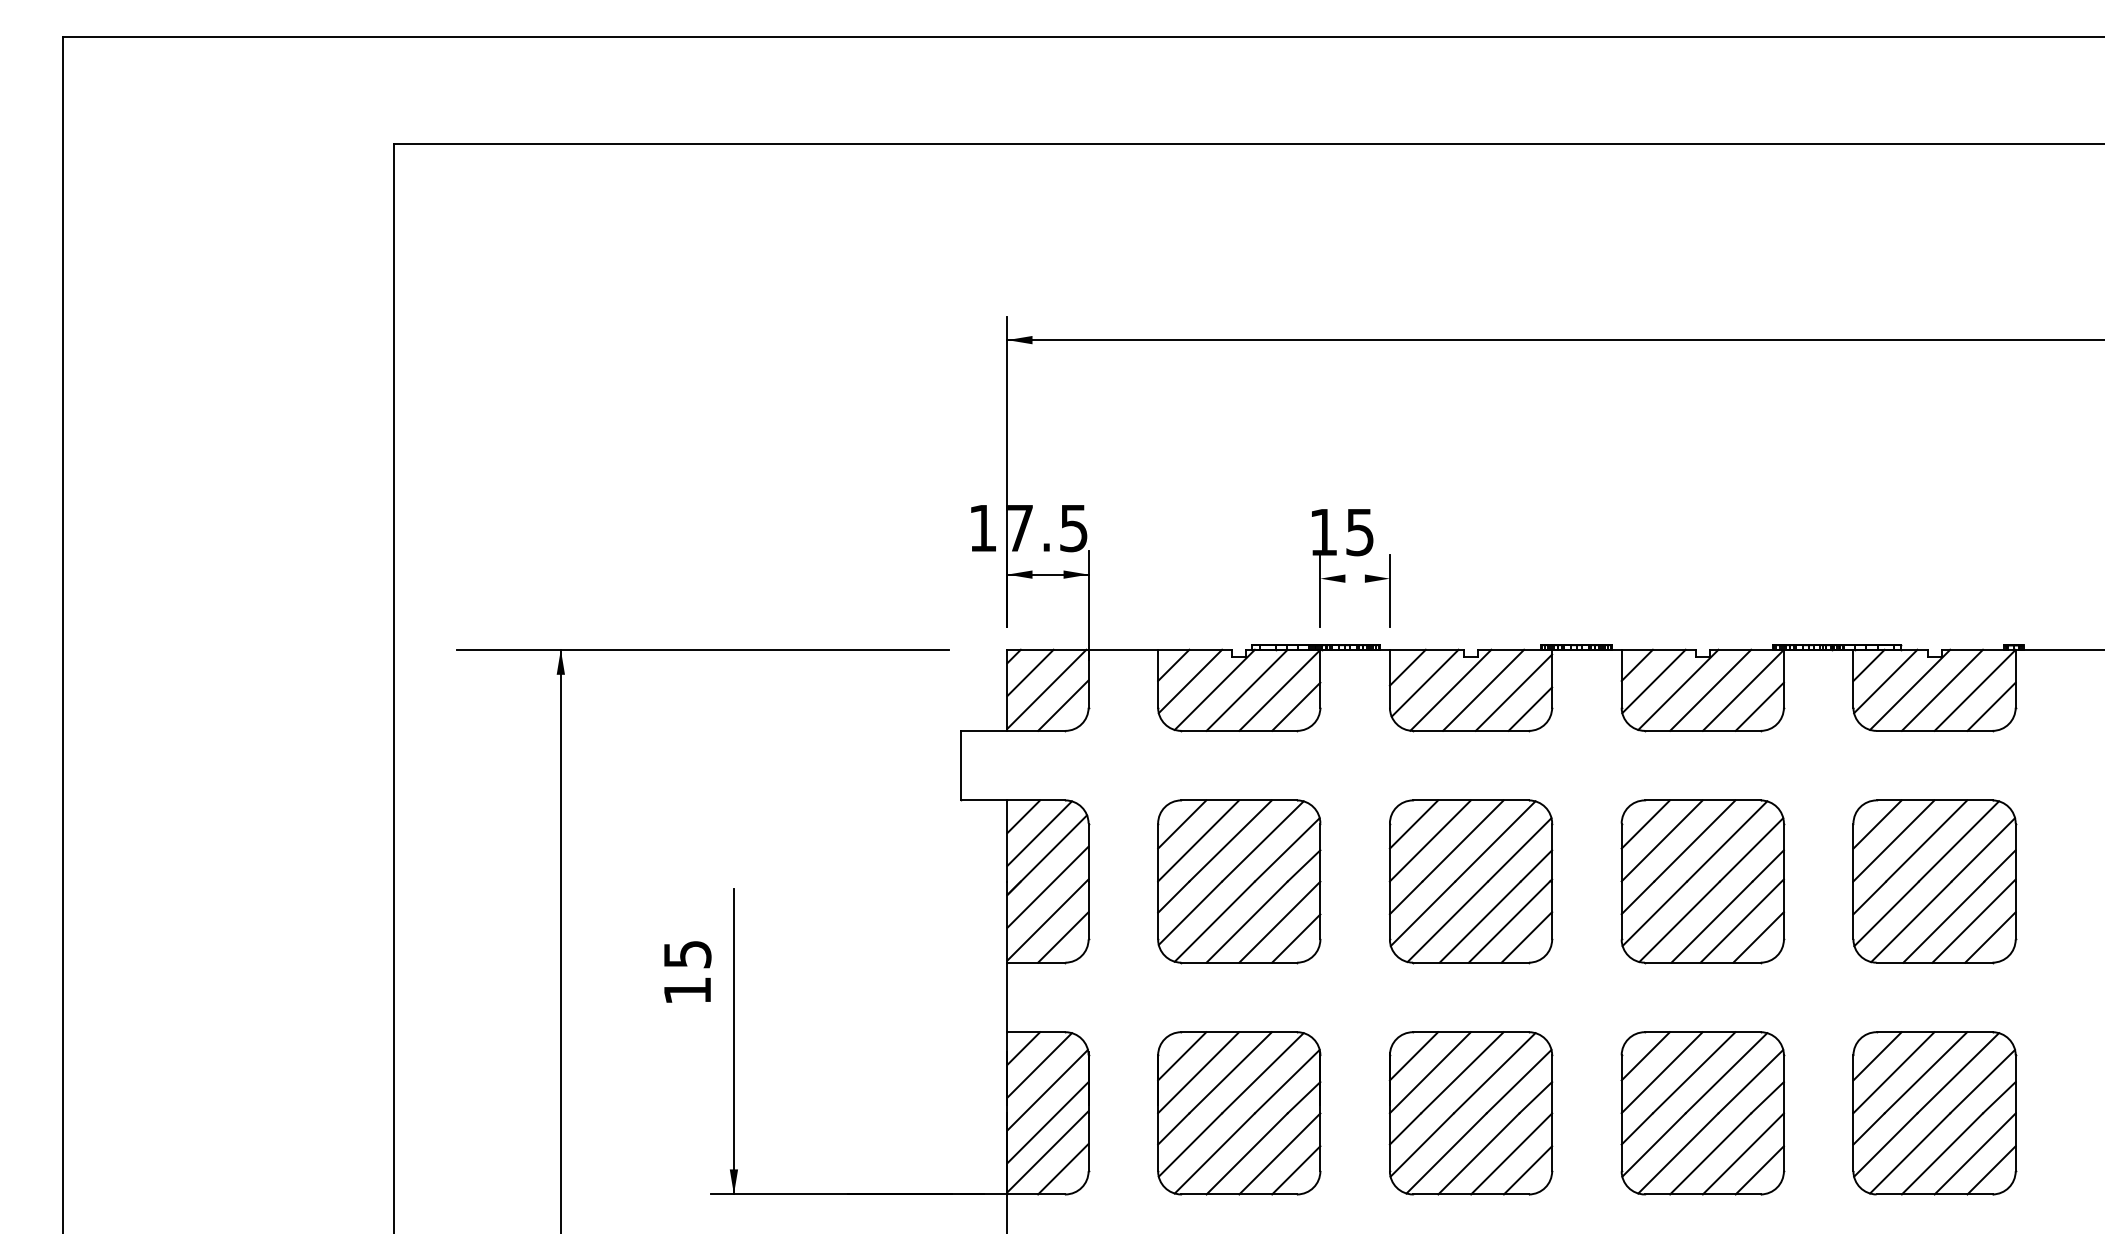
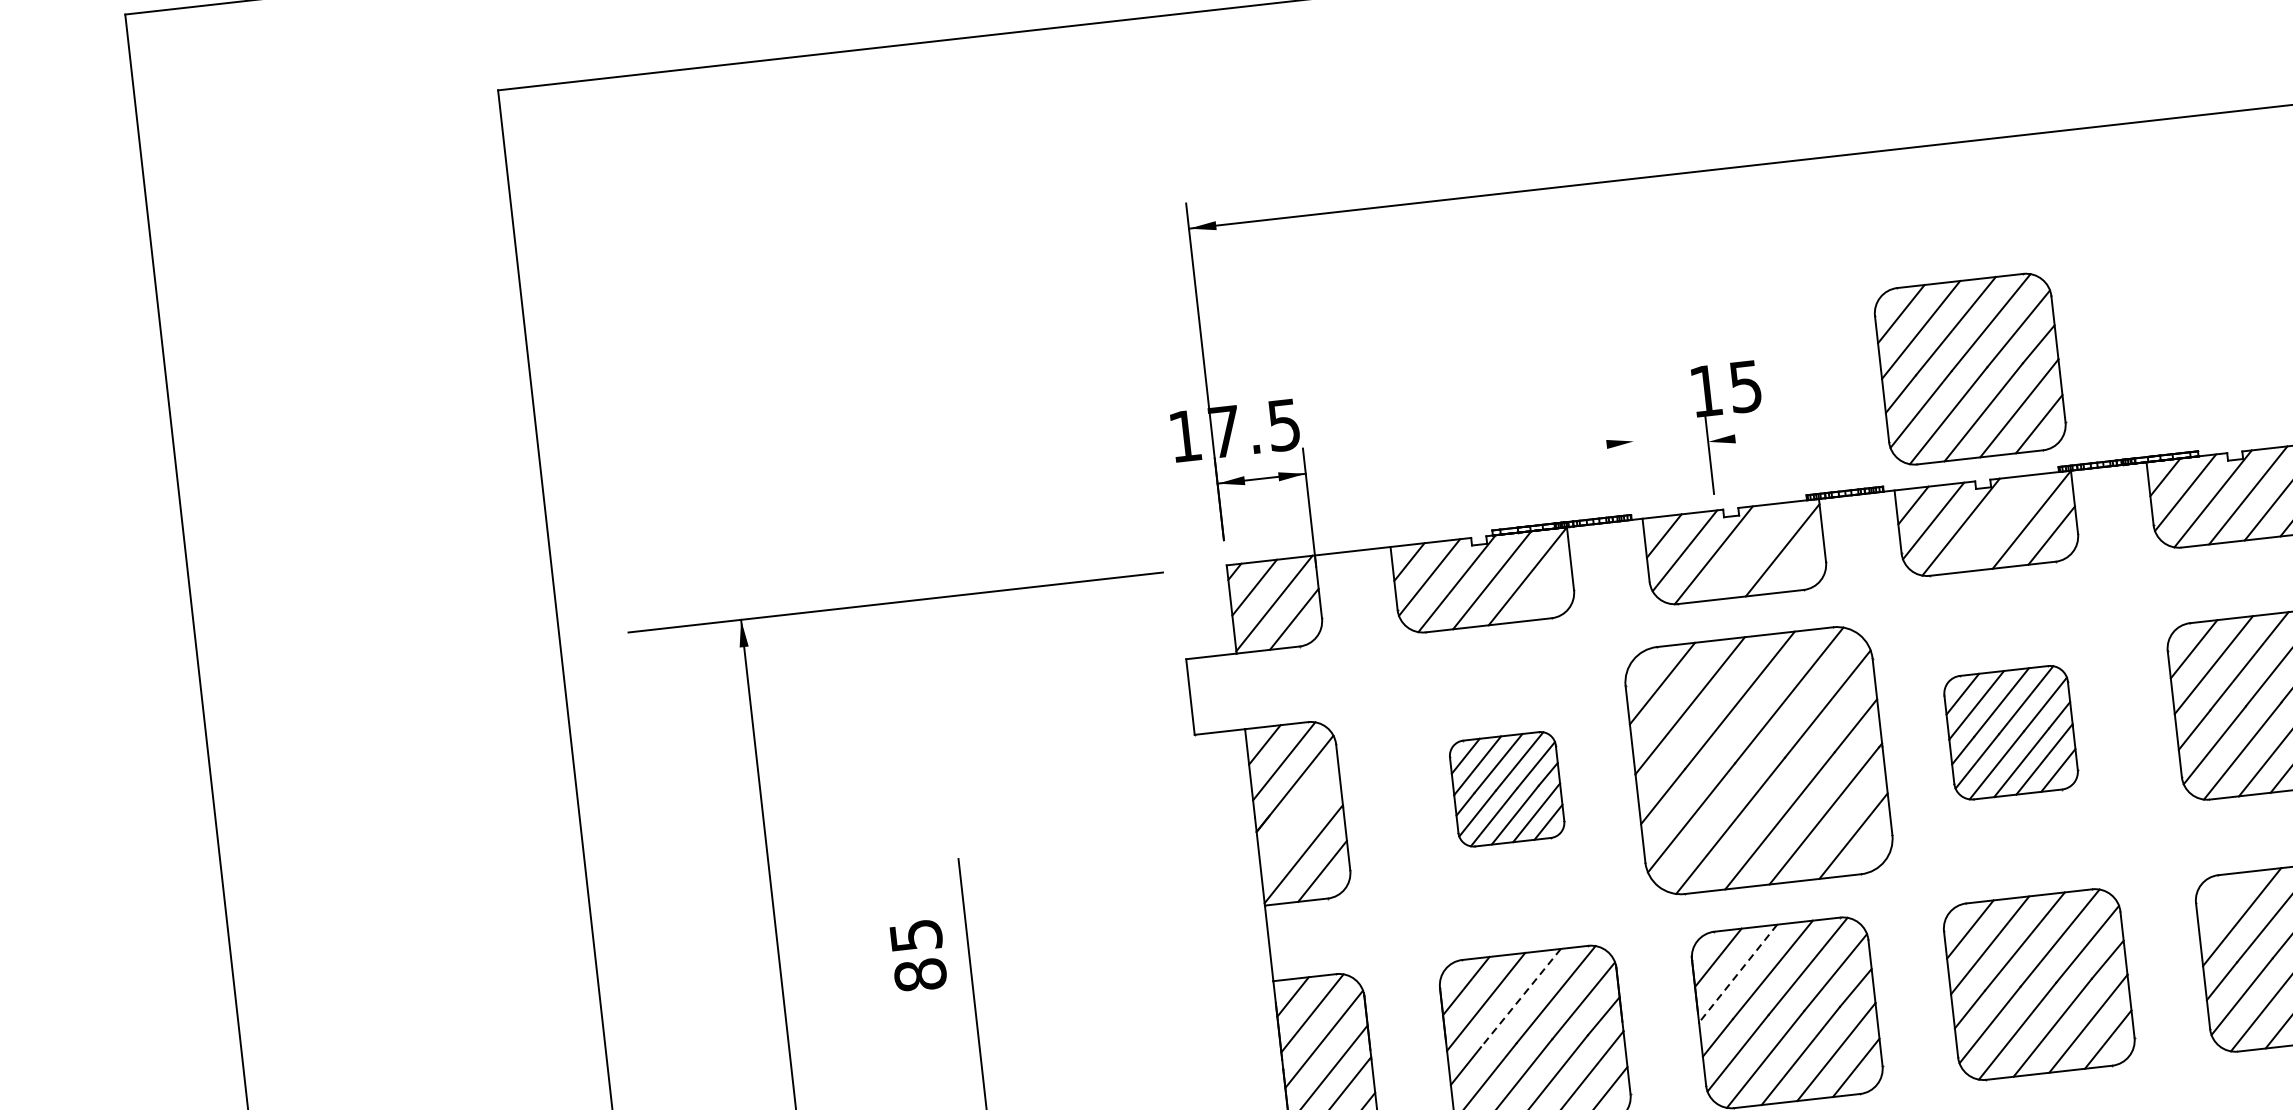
part: (1702, 547) -> (1969, 369), added
part: (1343, 574) -> (1732, 434), moved
line: (1389, 590) -> (1634, 454), removed
line: (1483, 689) -> (1749, 550), removed
line: (1710, 689) -> (1995, 522), removed
line: (1296, 706) -> (1547, 591), removed
line: (1530, 708) -> (1802, 565), removed
part: (1239, 881) -> (1507, 789), size x0.6
part: (1470, 881) -> (1758, 760), size x1.4
part: (1702, 881) -> (2010, 732), size x0.7
line: (1047, 886) -> (1299, 817), removed
text: (687, 990) -> (920, 974), 15 -> 85
line: (1877, 1056) -> (2222, 901), removed
line: (1230, 1072) -> (1520, 997), solid -> dashed
line: (1430, 1073) -> (1738, 974), solid -> dashed

